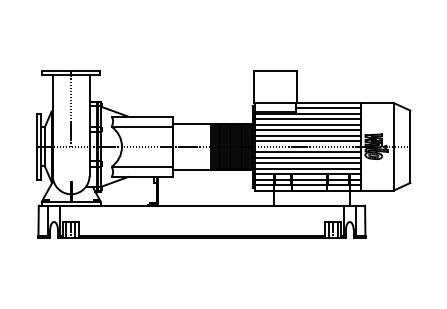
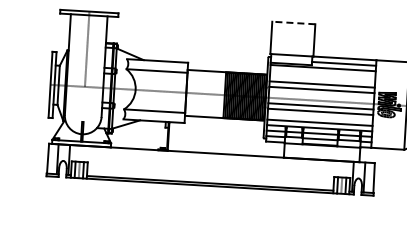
line: (275, 70) -> (293, 22), solid -> dashed
line: (307, 119) -> (322, 73), removed
line: (307, 124) -> (322, 78), removed
line: (307, 141) -> (321, 95), removed
line: (307, 163) -> (319, 117), removed

